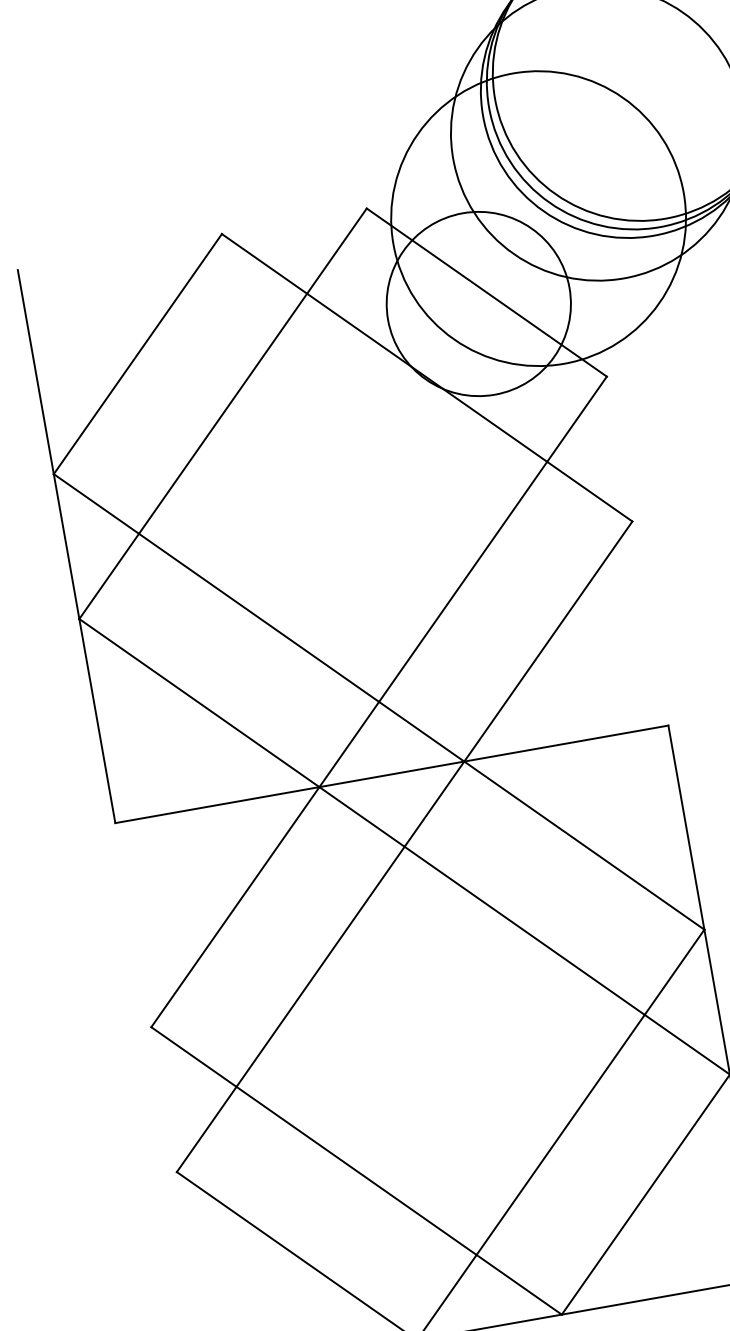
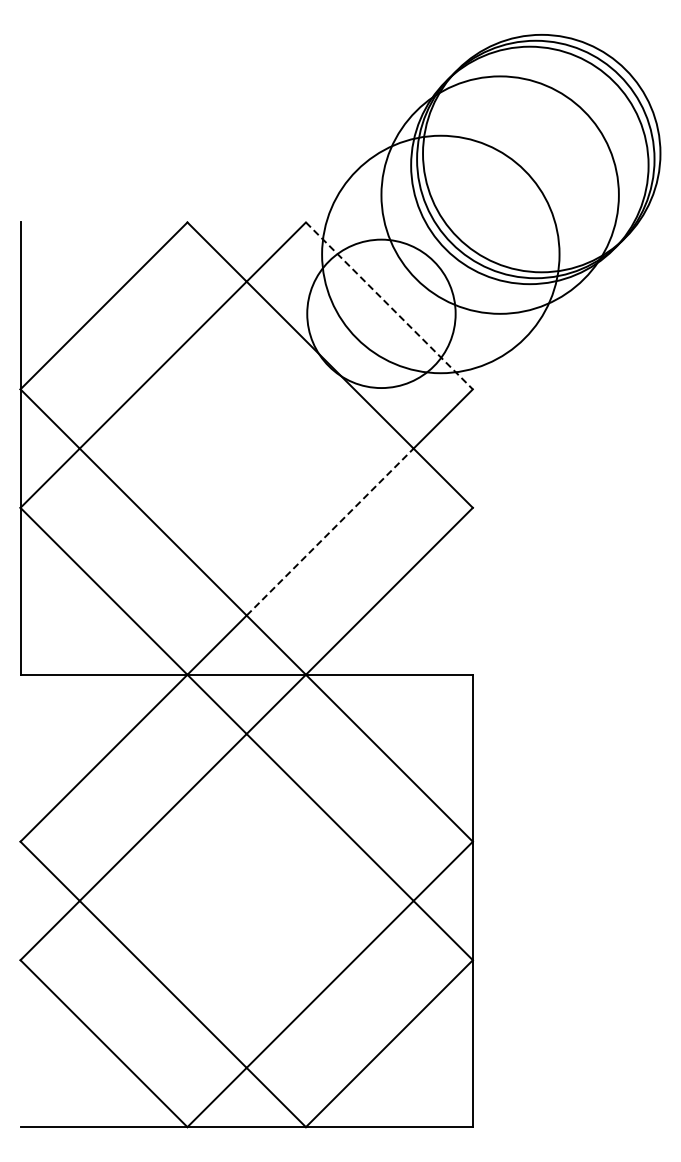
line: (487, 293) -> (389, 306), solid -> dashed
line: (463, 581) -> (330, 531), solid -> dashed

